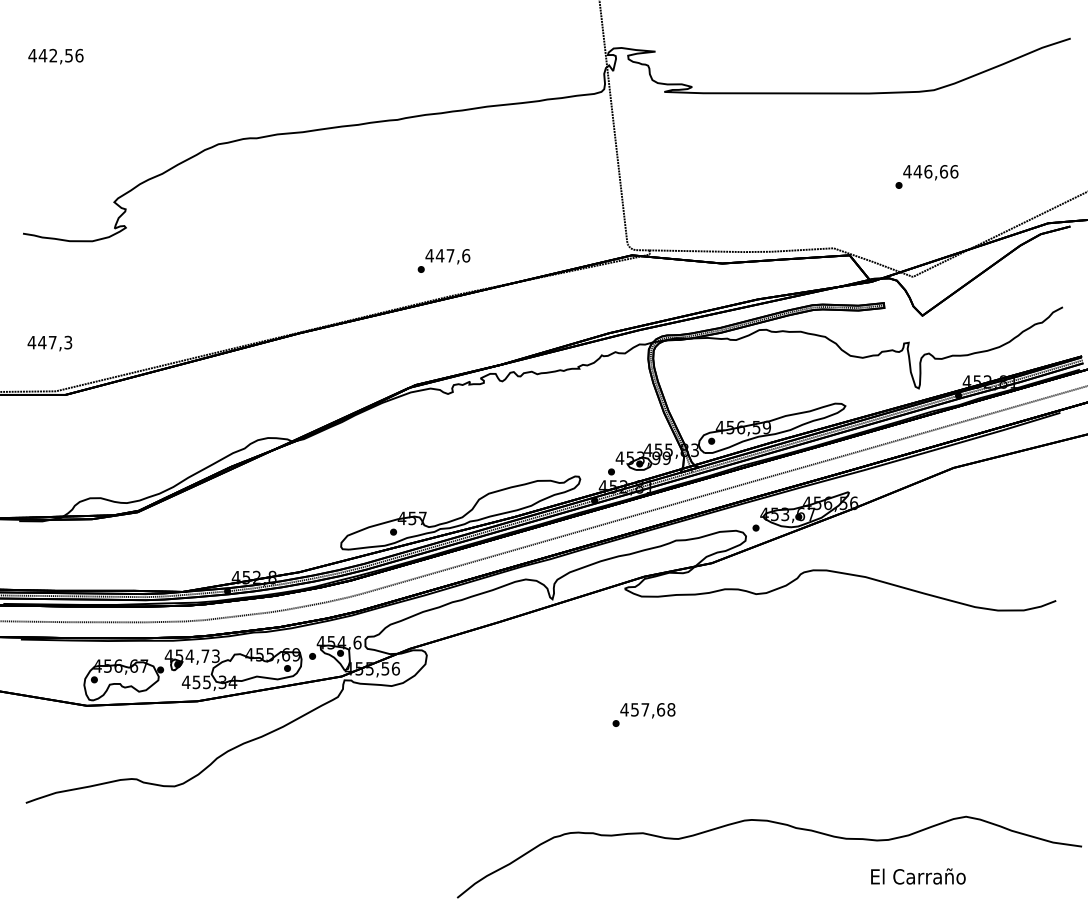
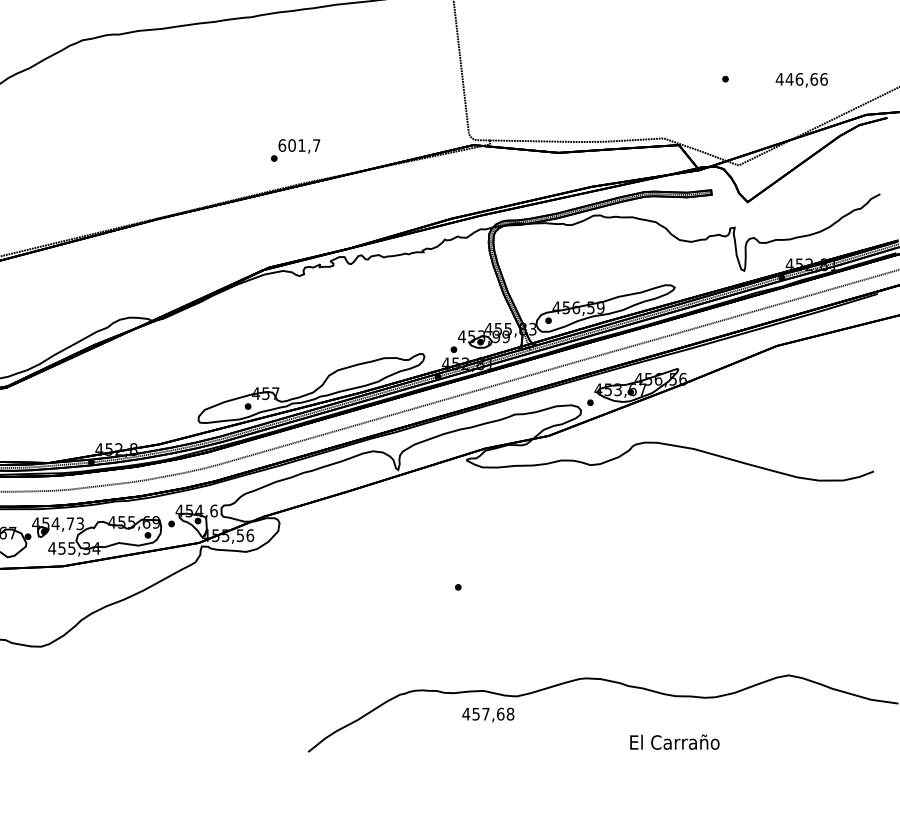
text: (930, 172) -> (801, 80), moved
text: (447, 255) -> (299, 145), 447,6 -> 601,7
text: (647, 710) -> (487, 714), moved
text: (918, 876) -> (674, 742), moved

